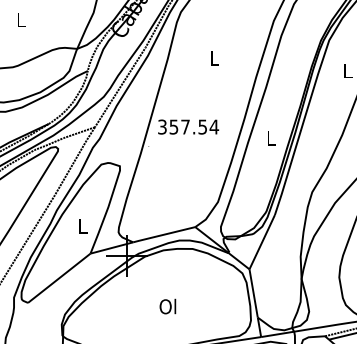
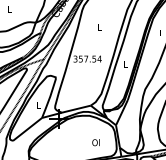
text: (166, 306) -> (95, 142), moved

